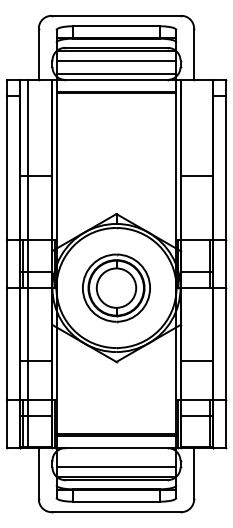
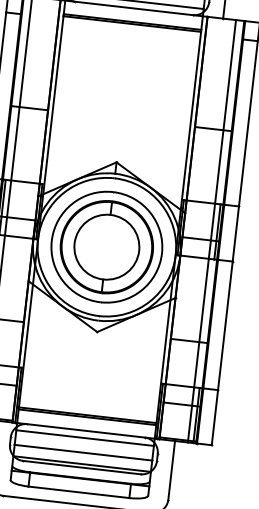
line: (205, 263) -> (212, 230), added
part: (116, 288) -> (106, 247), size x1.43
line: (116, 454) -> (85, 438), added

